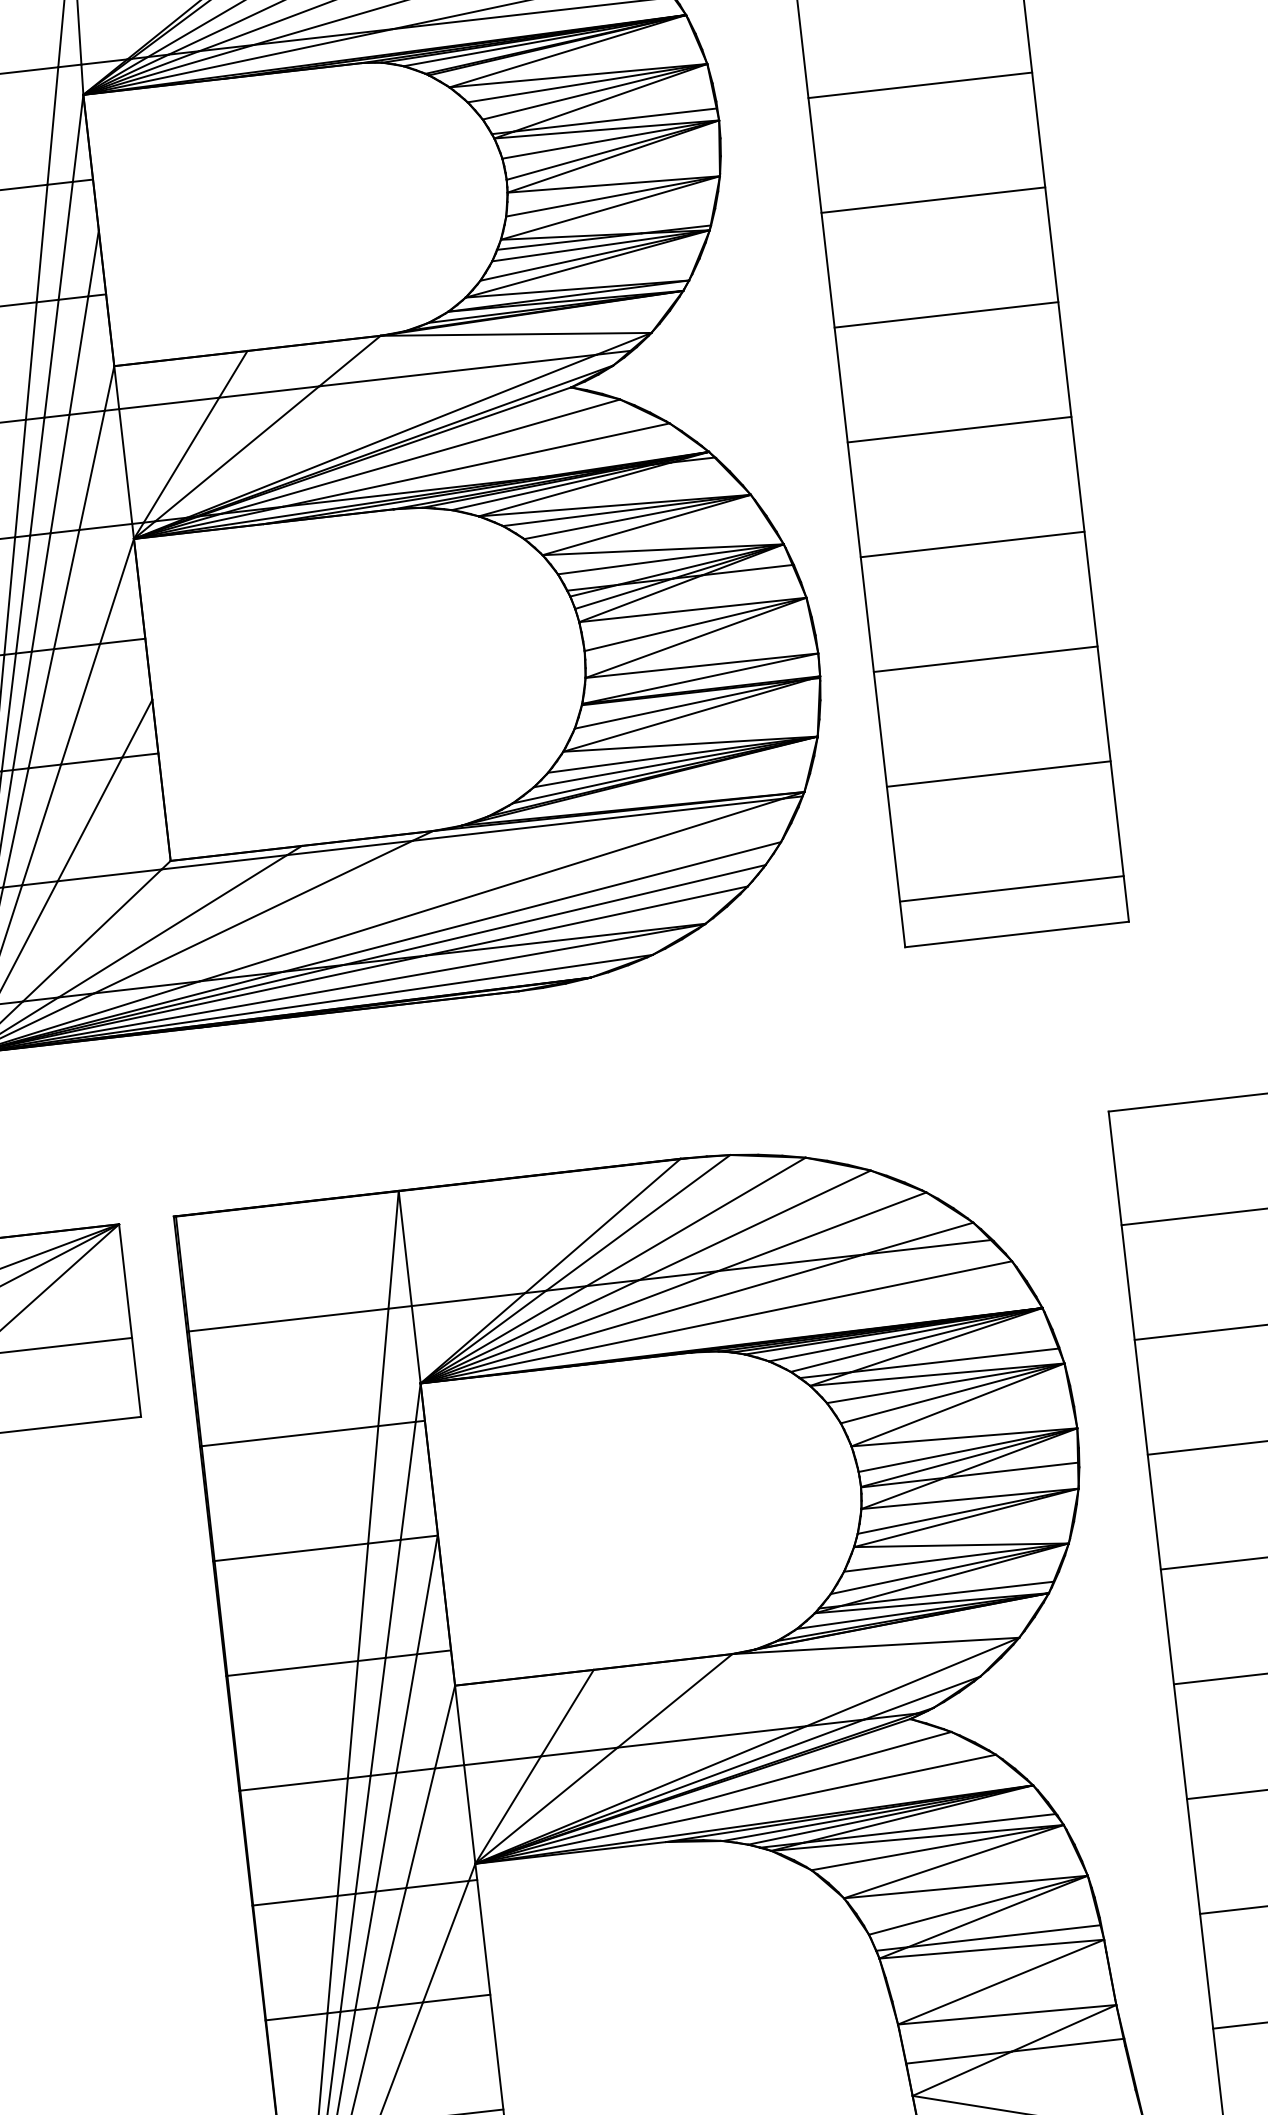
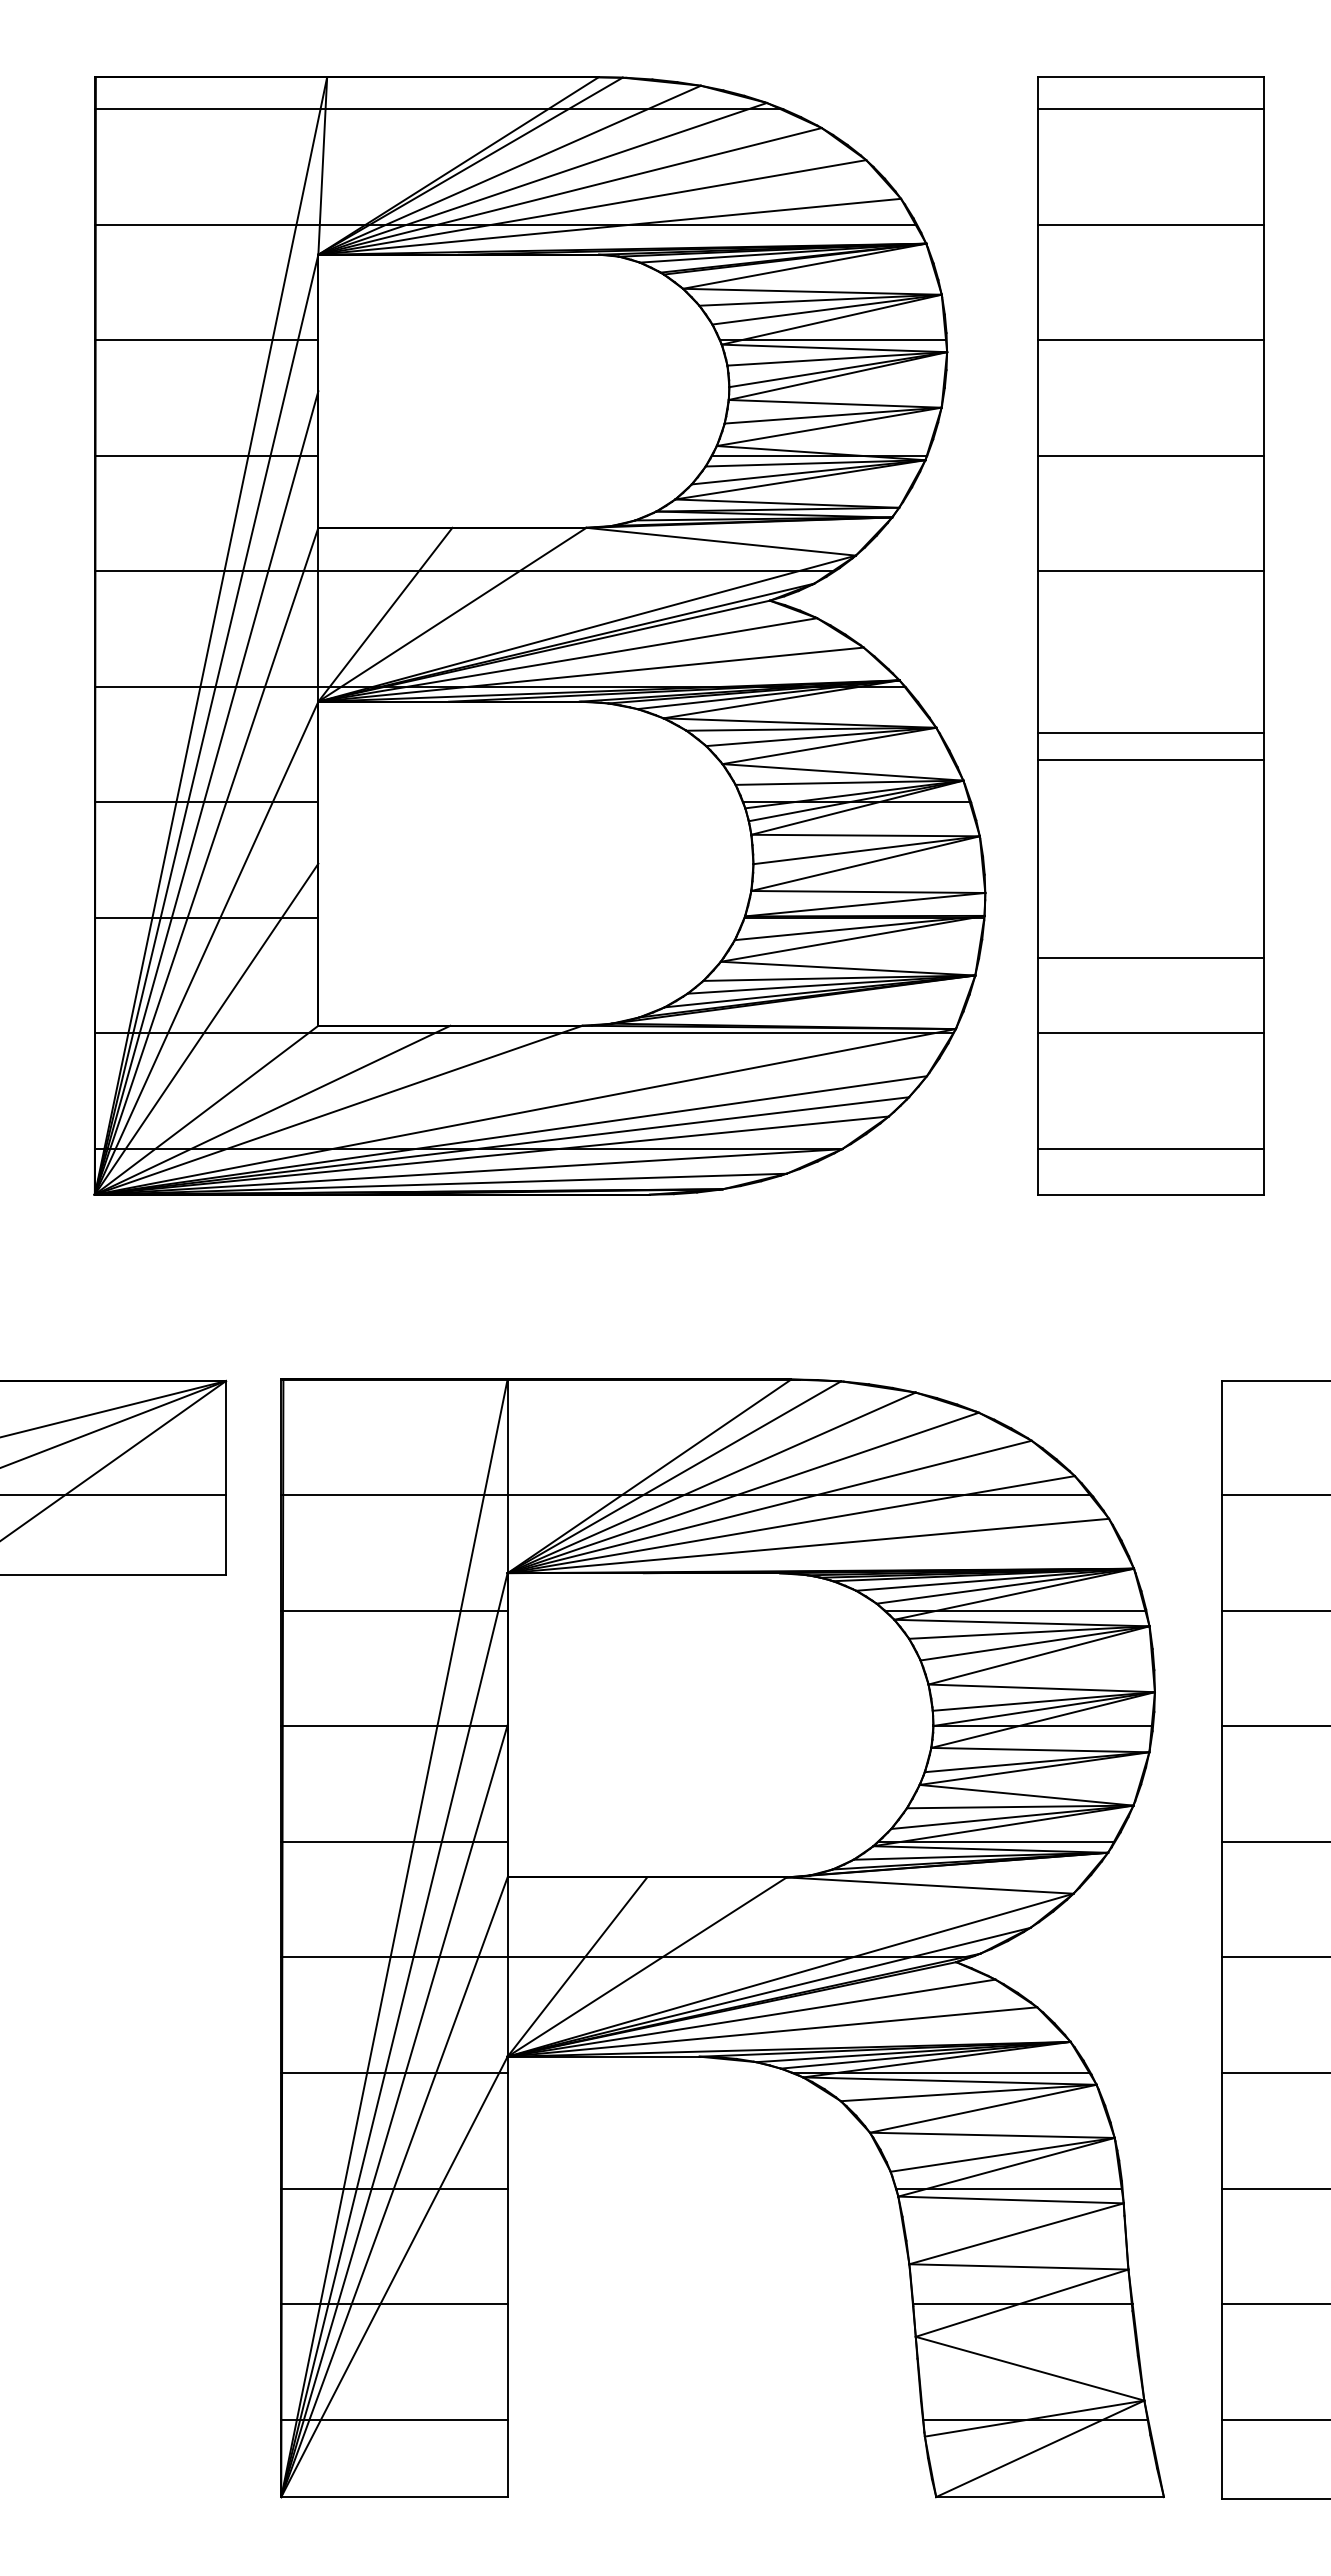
line: (959, 429) -> (1150, 732), moved
line: (972, 544) -> (1150, 760), moved
line: (985, 659) -> (1150, 957), moved

